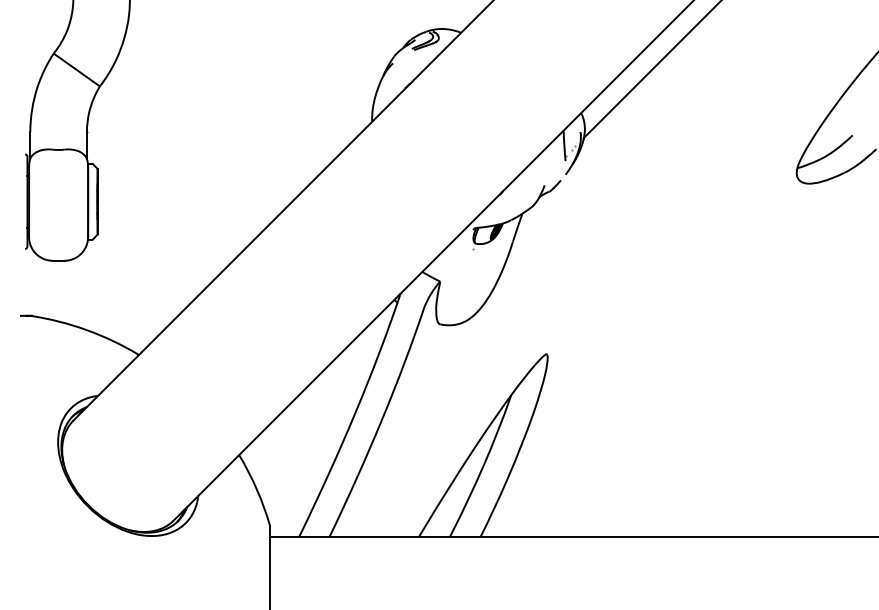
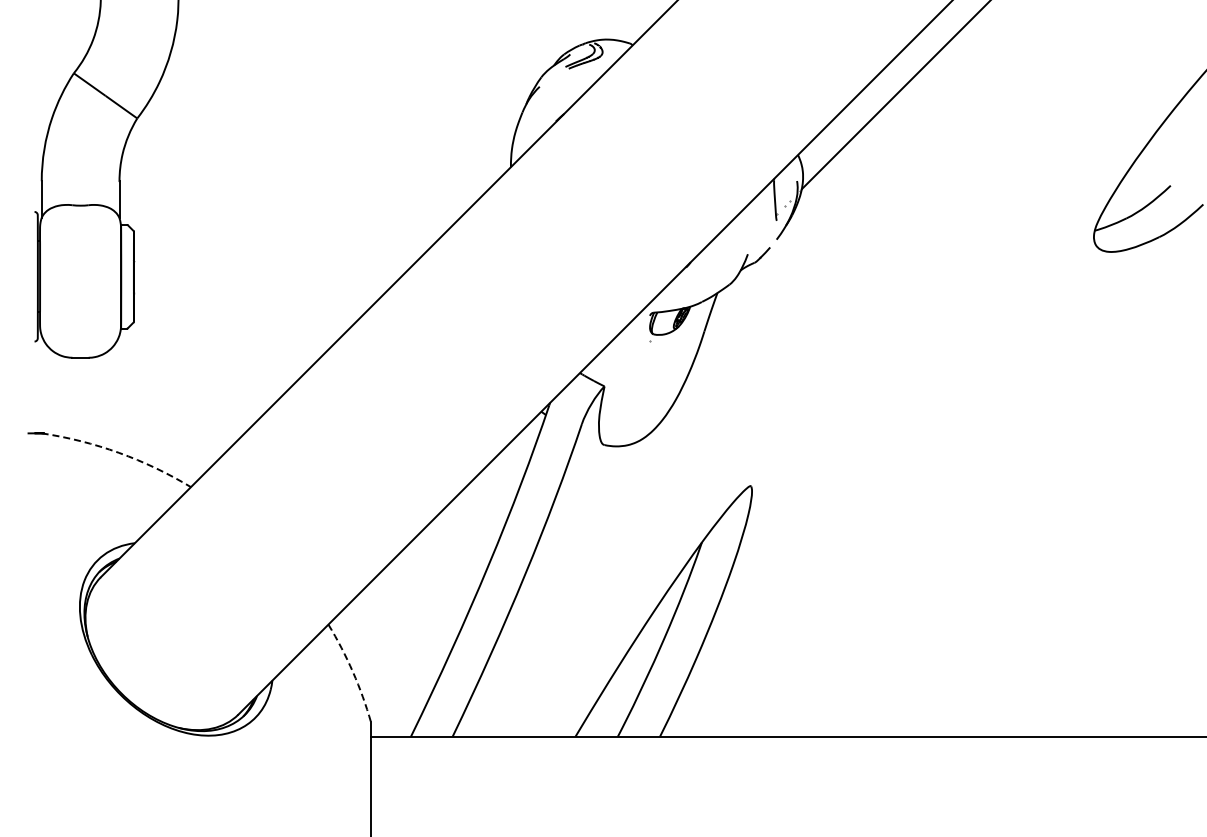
arc: (86, 329) -> (118, 452), solid -> dashed
arc: (257, 490) -> (353, 672), solid -> dashed

